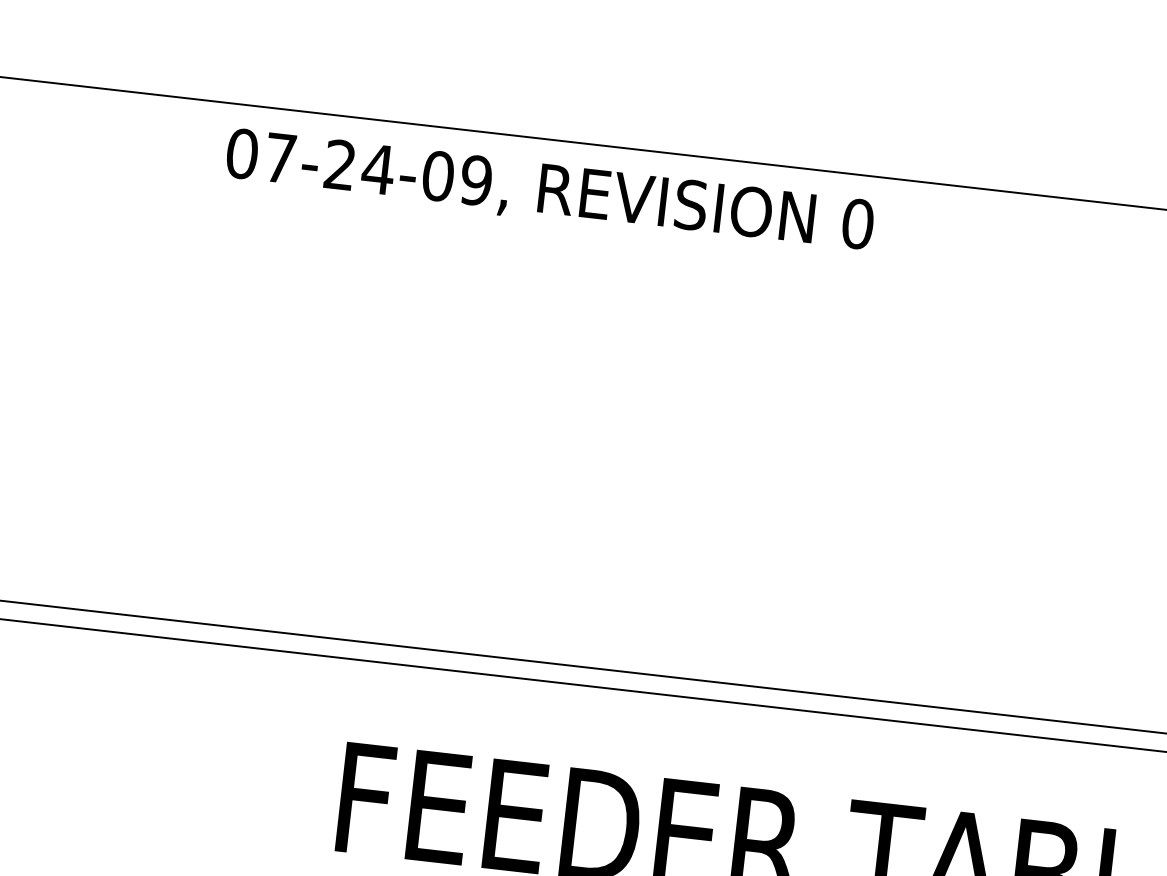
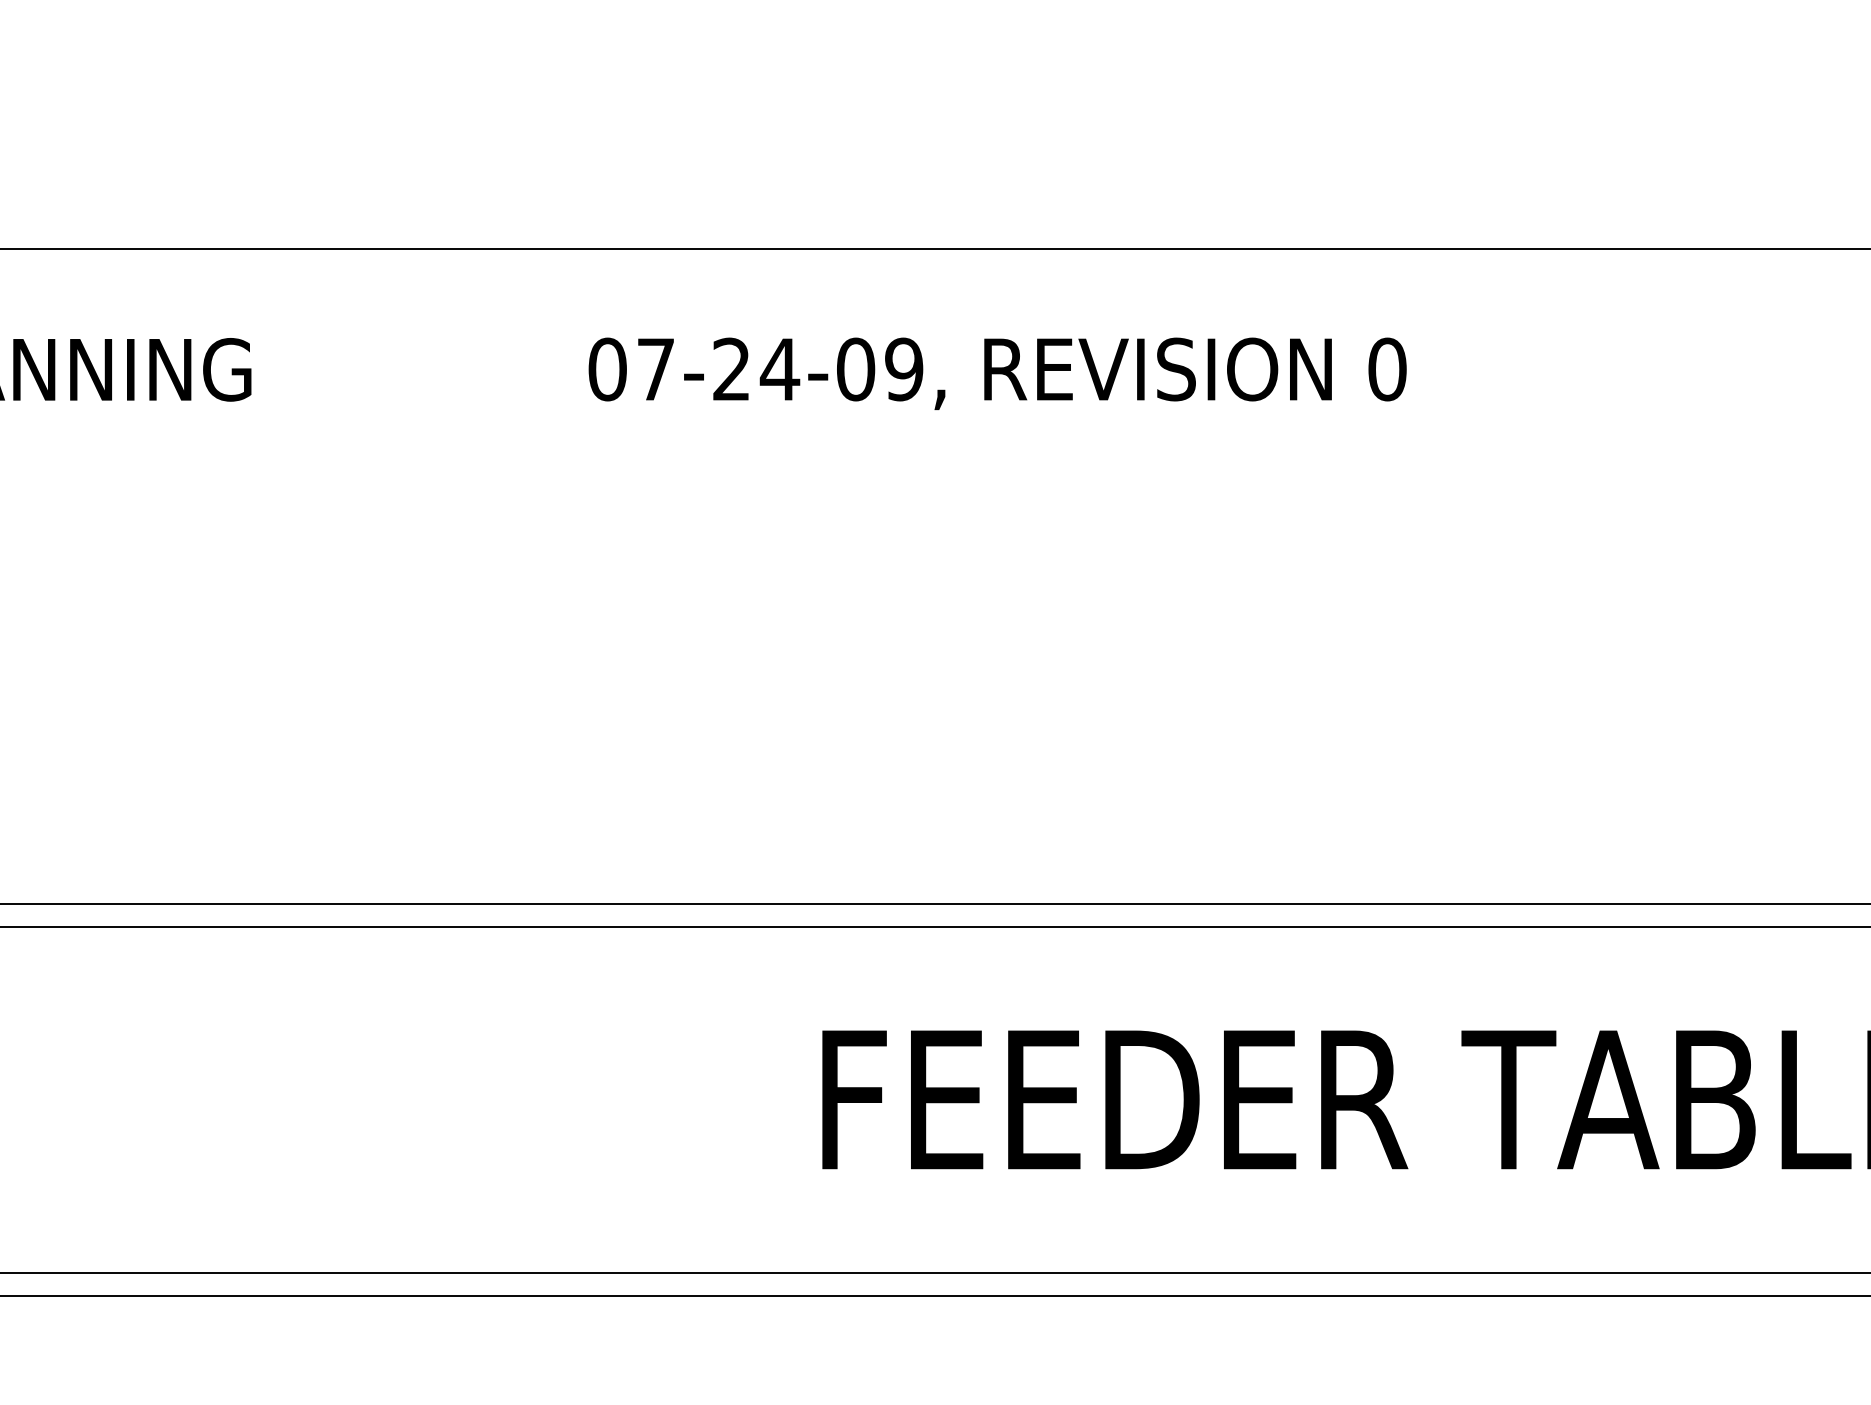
text: (549, 192) -> (997, 373), moved

